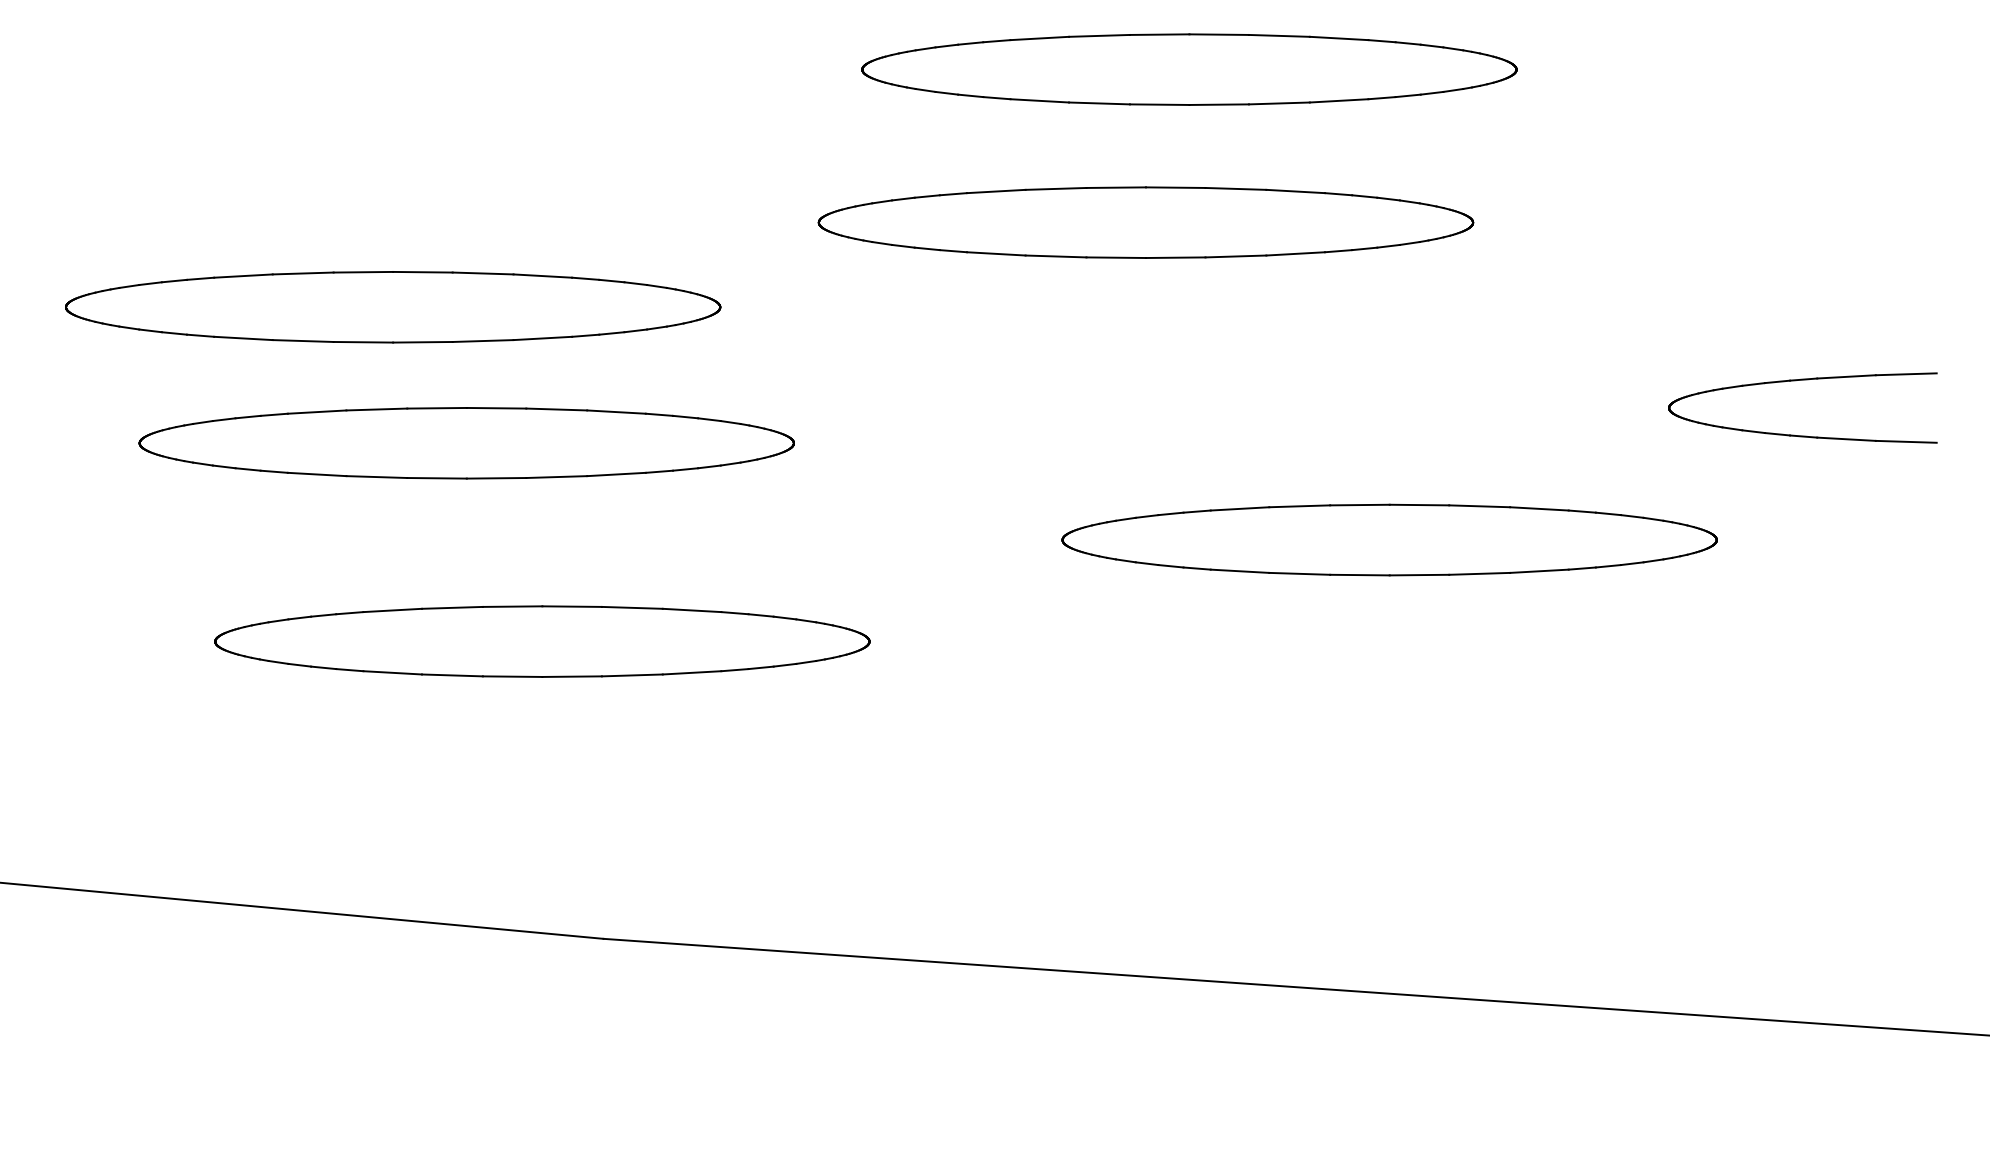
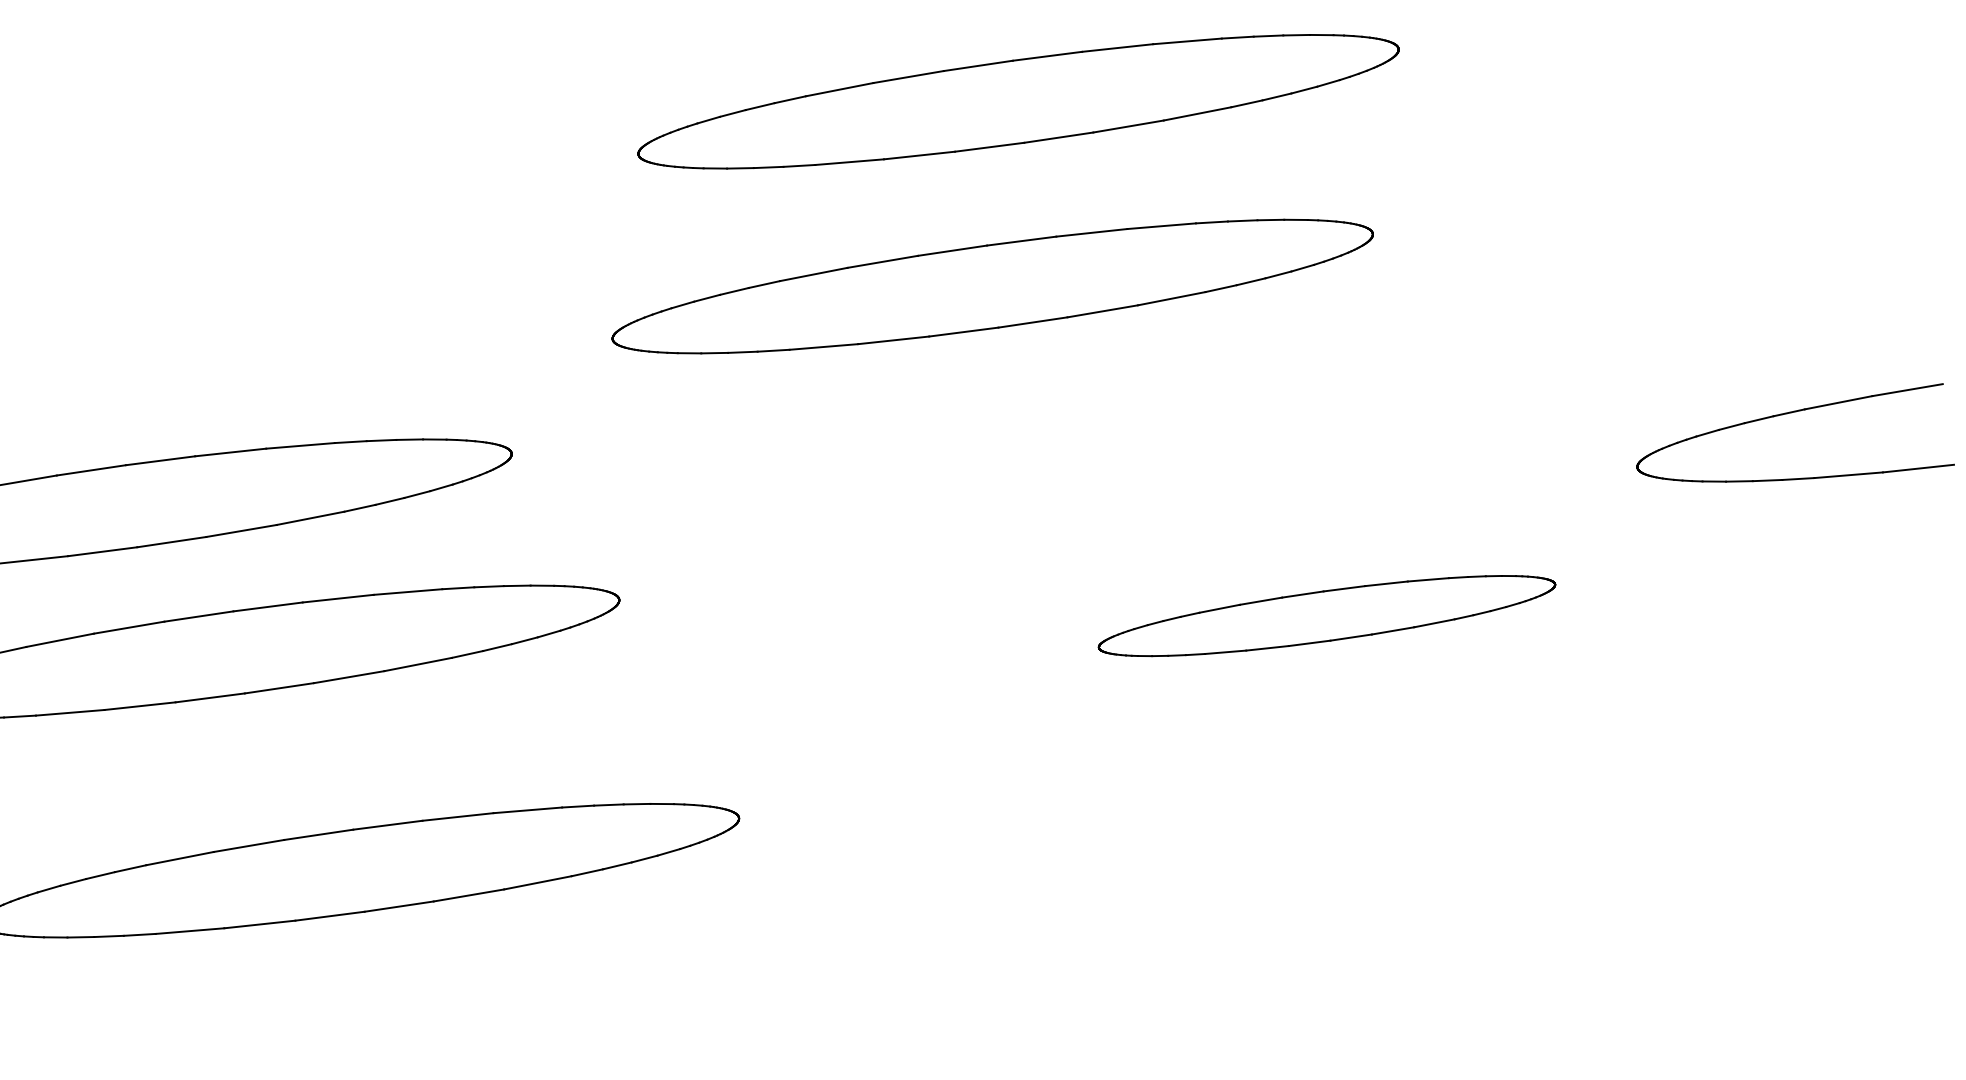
part: (1795, 381) -> (1780, 416), moved
part: (1389, 539) -> (1326, 615), size x0.6

